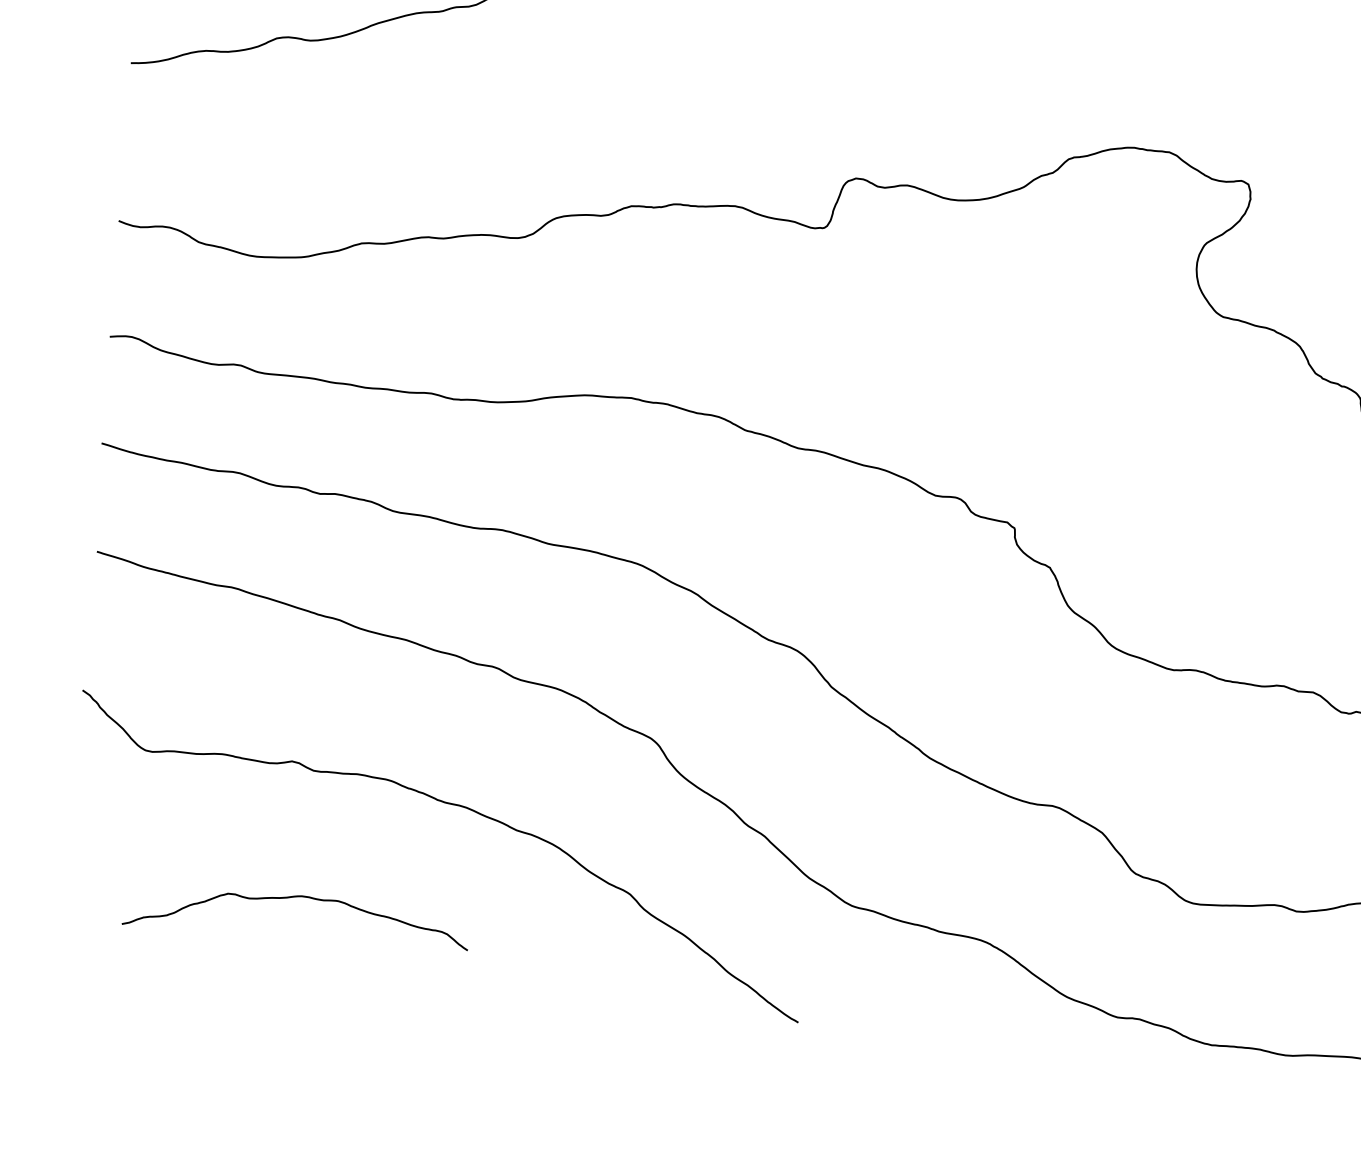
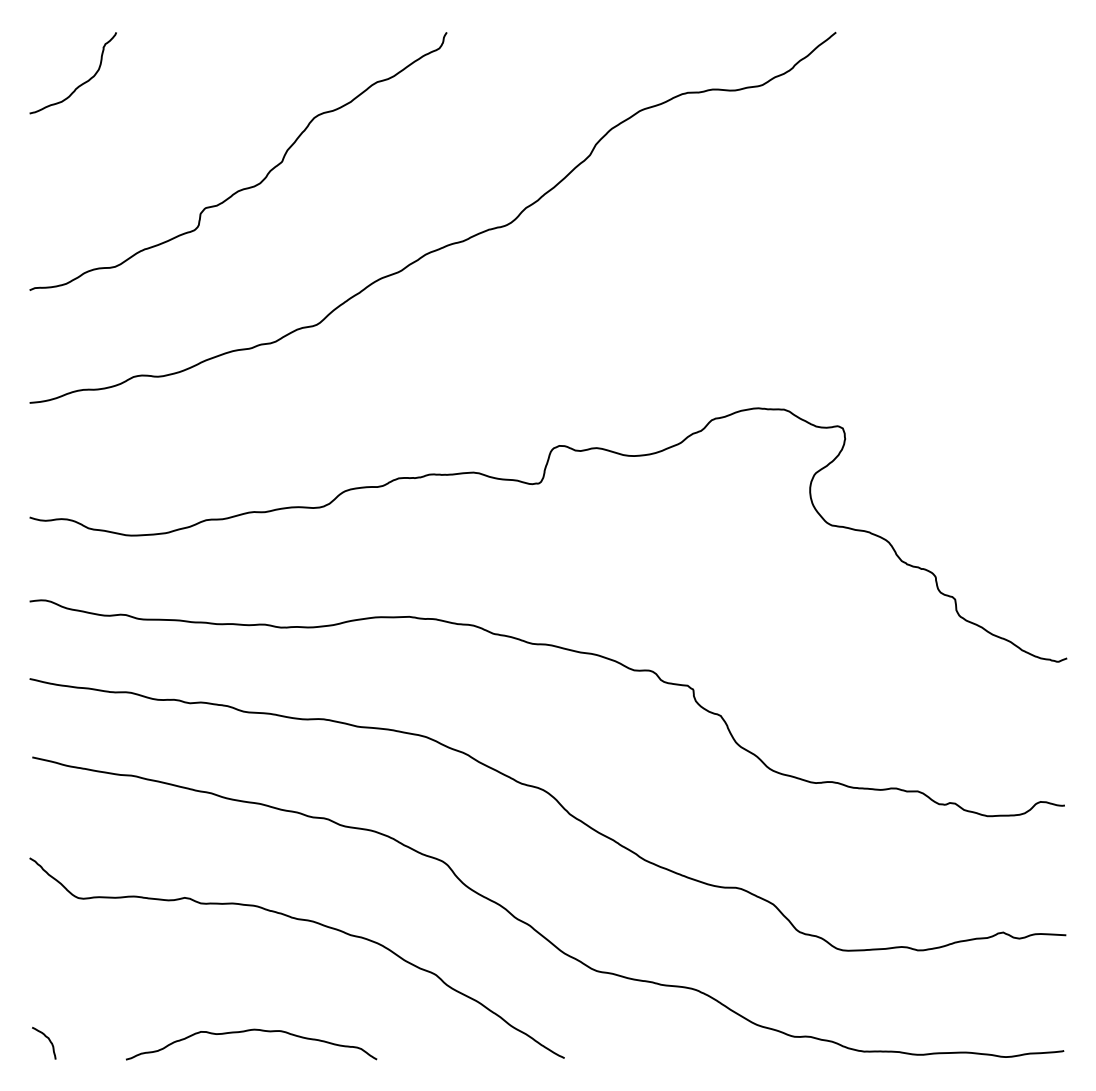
curve: (295, 898) -> (249, 1031), moved
curve: (89, 943) -> (48, 1040), added

